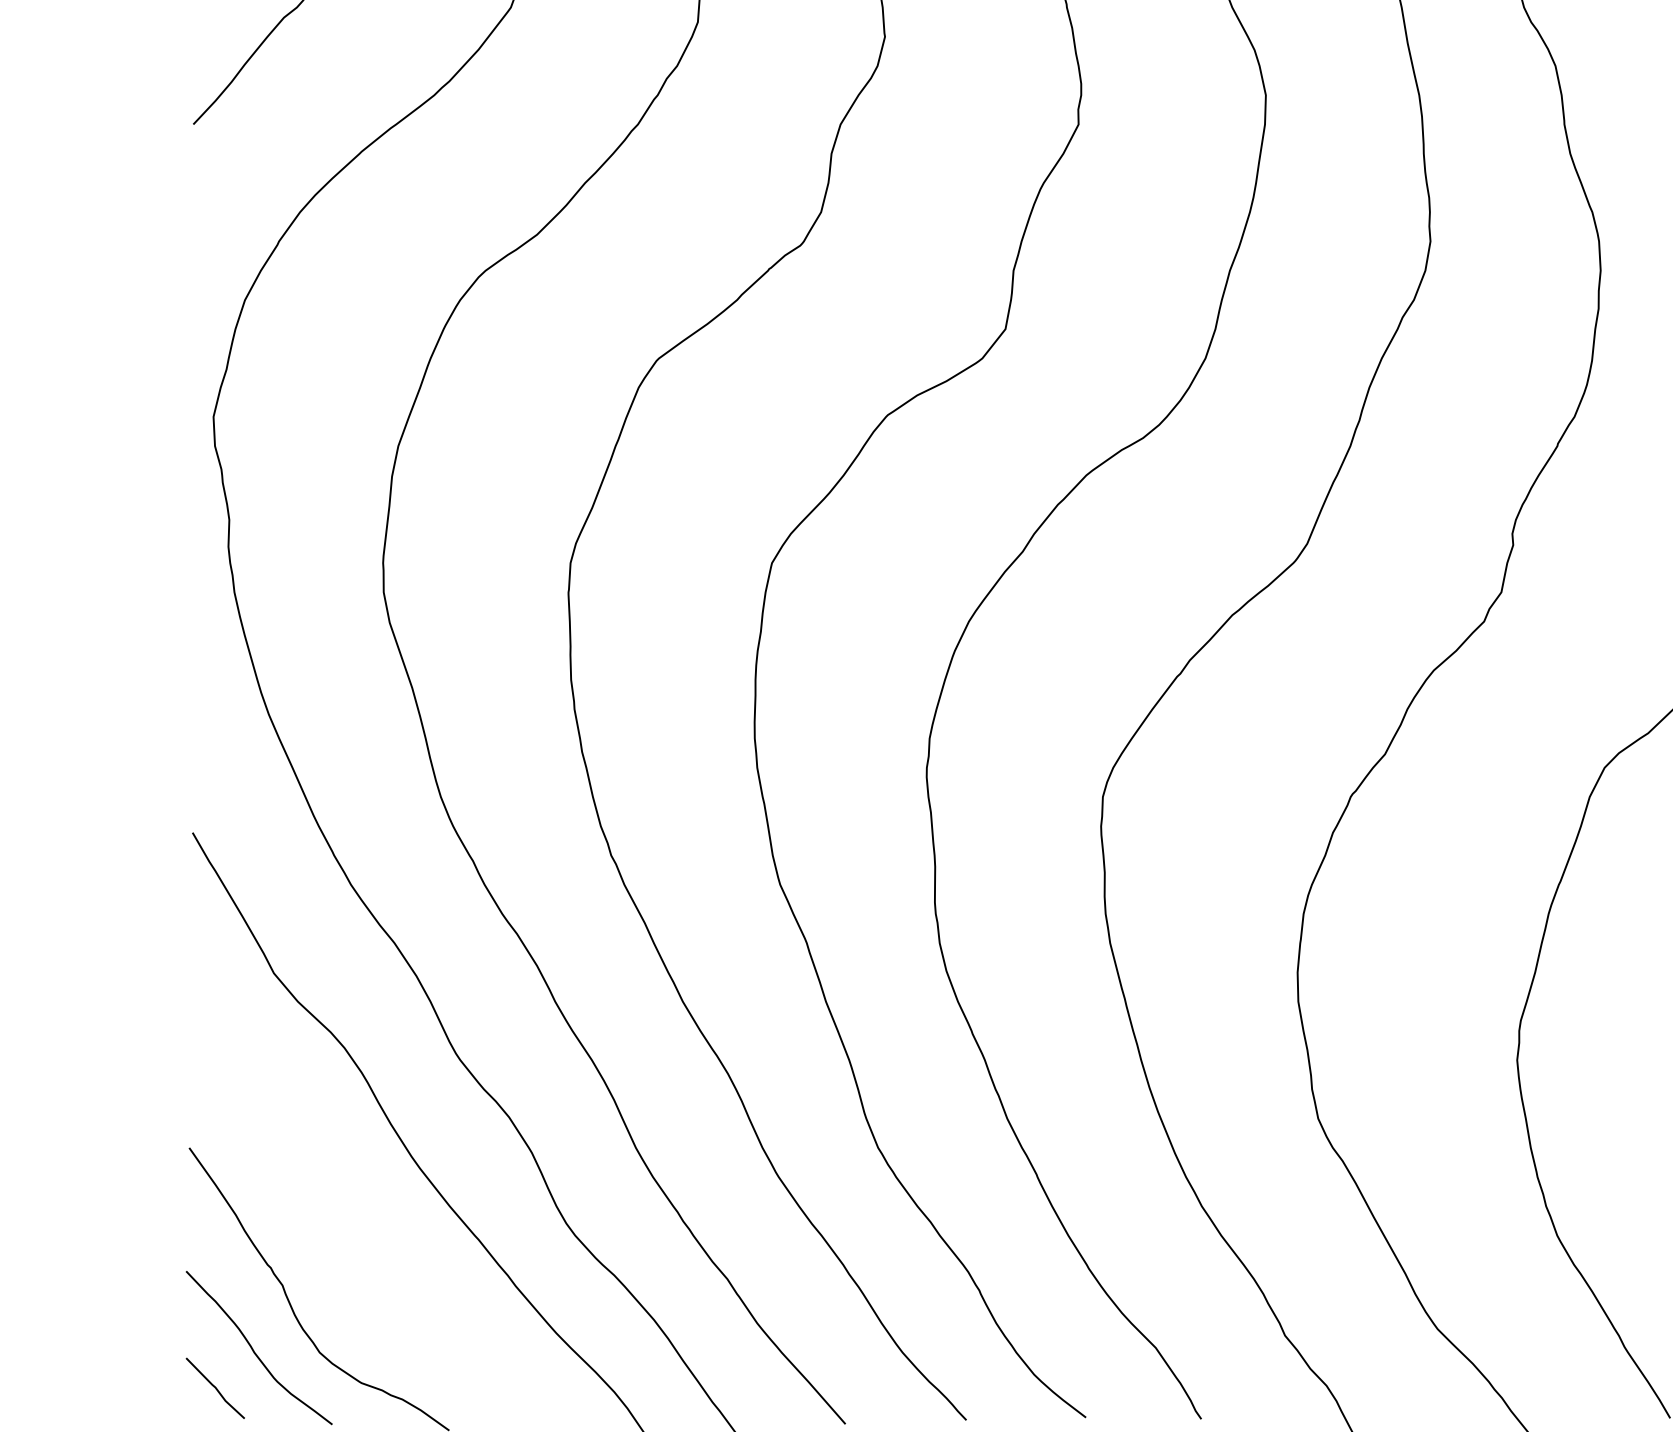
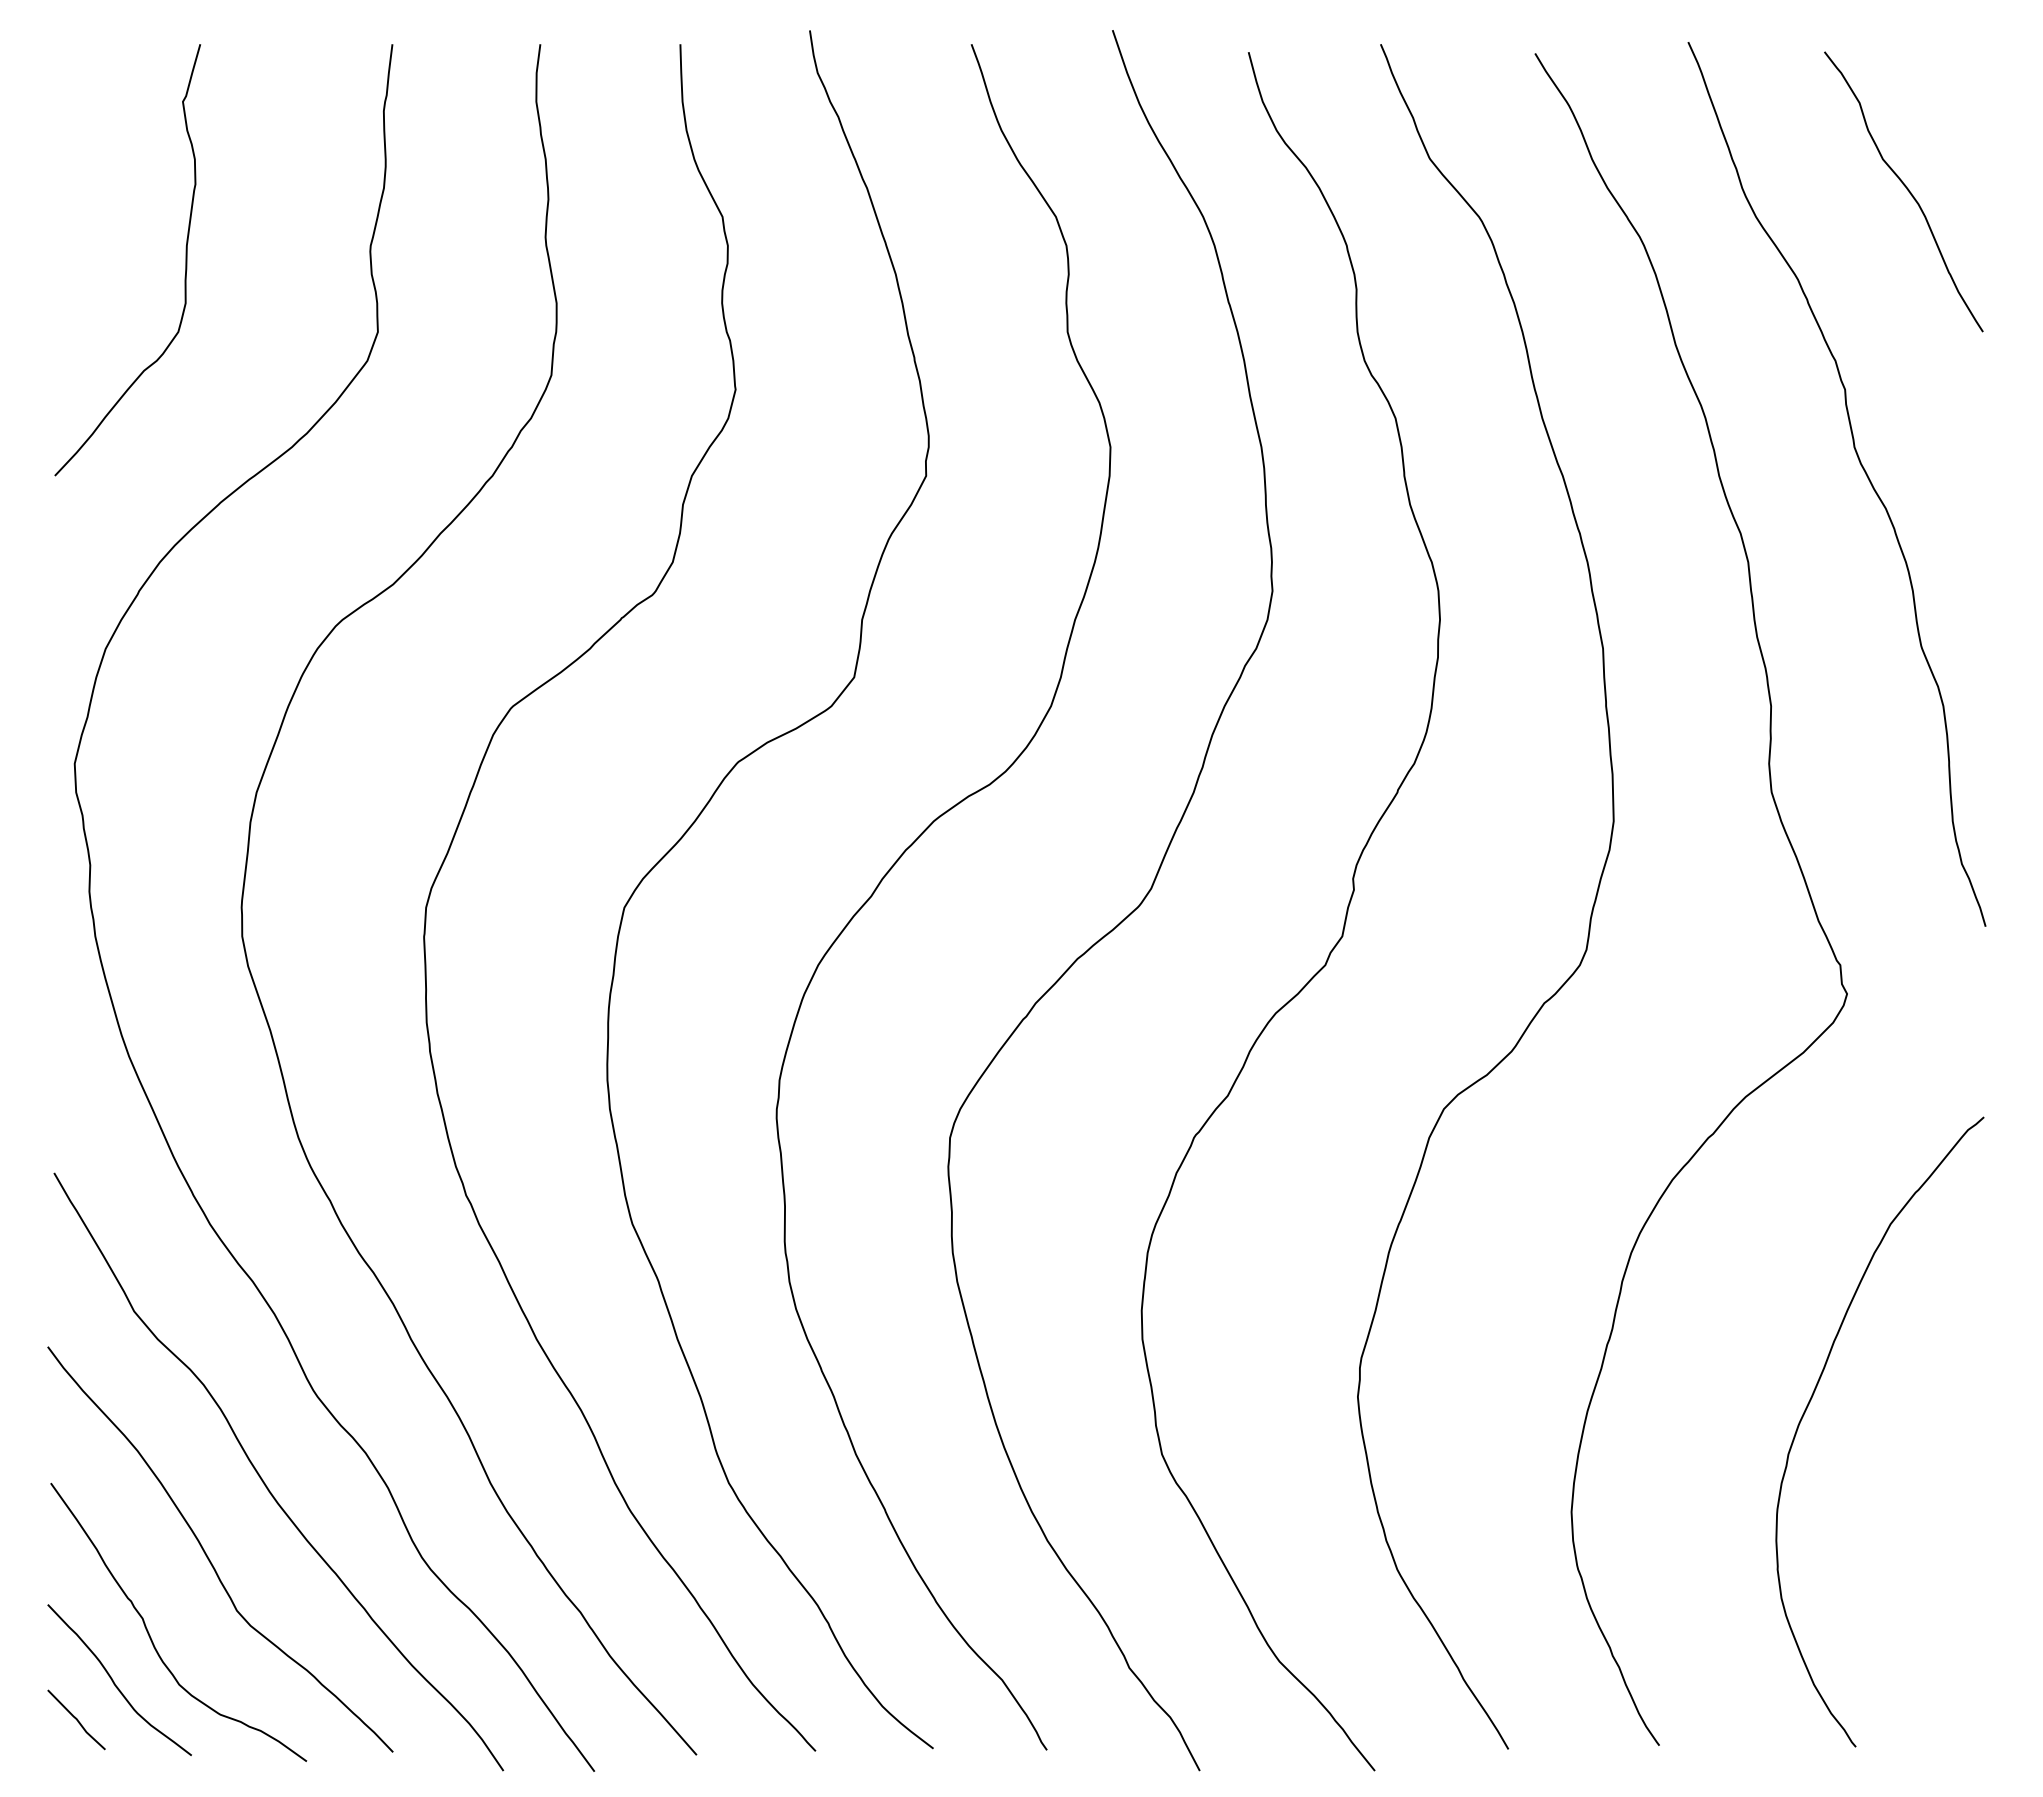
curve: (349, 1222) -> (208, 1556), added

